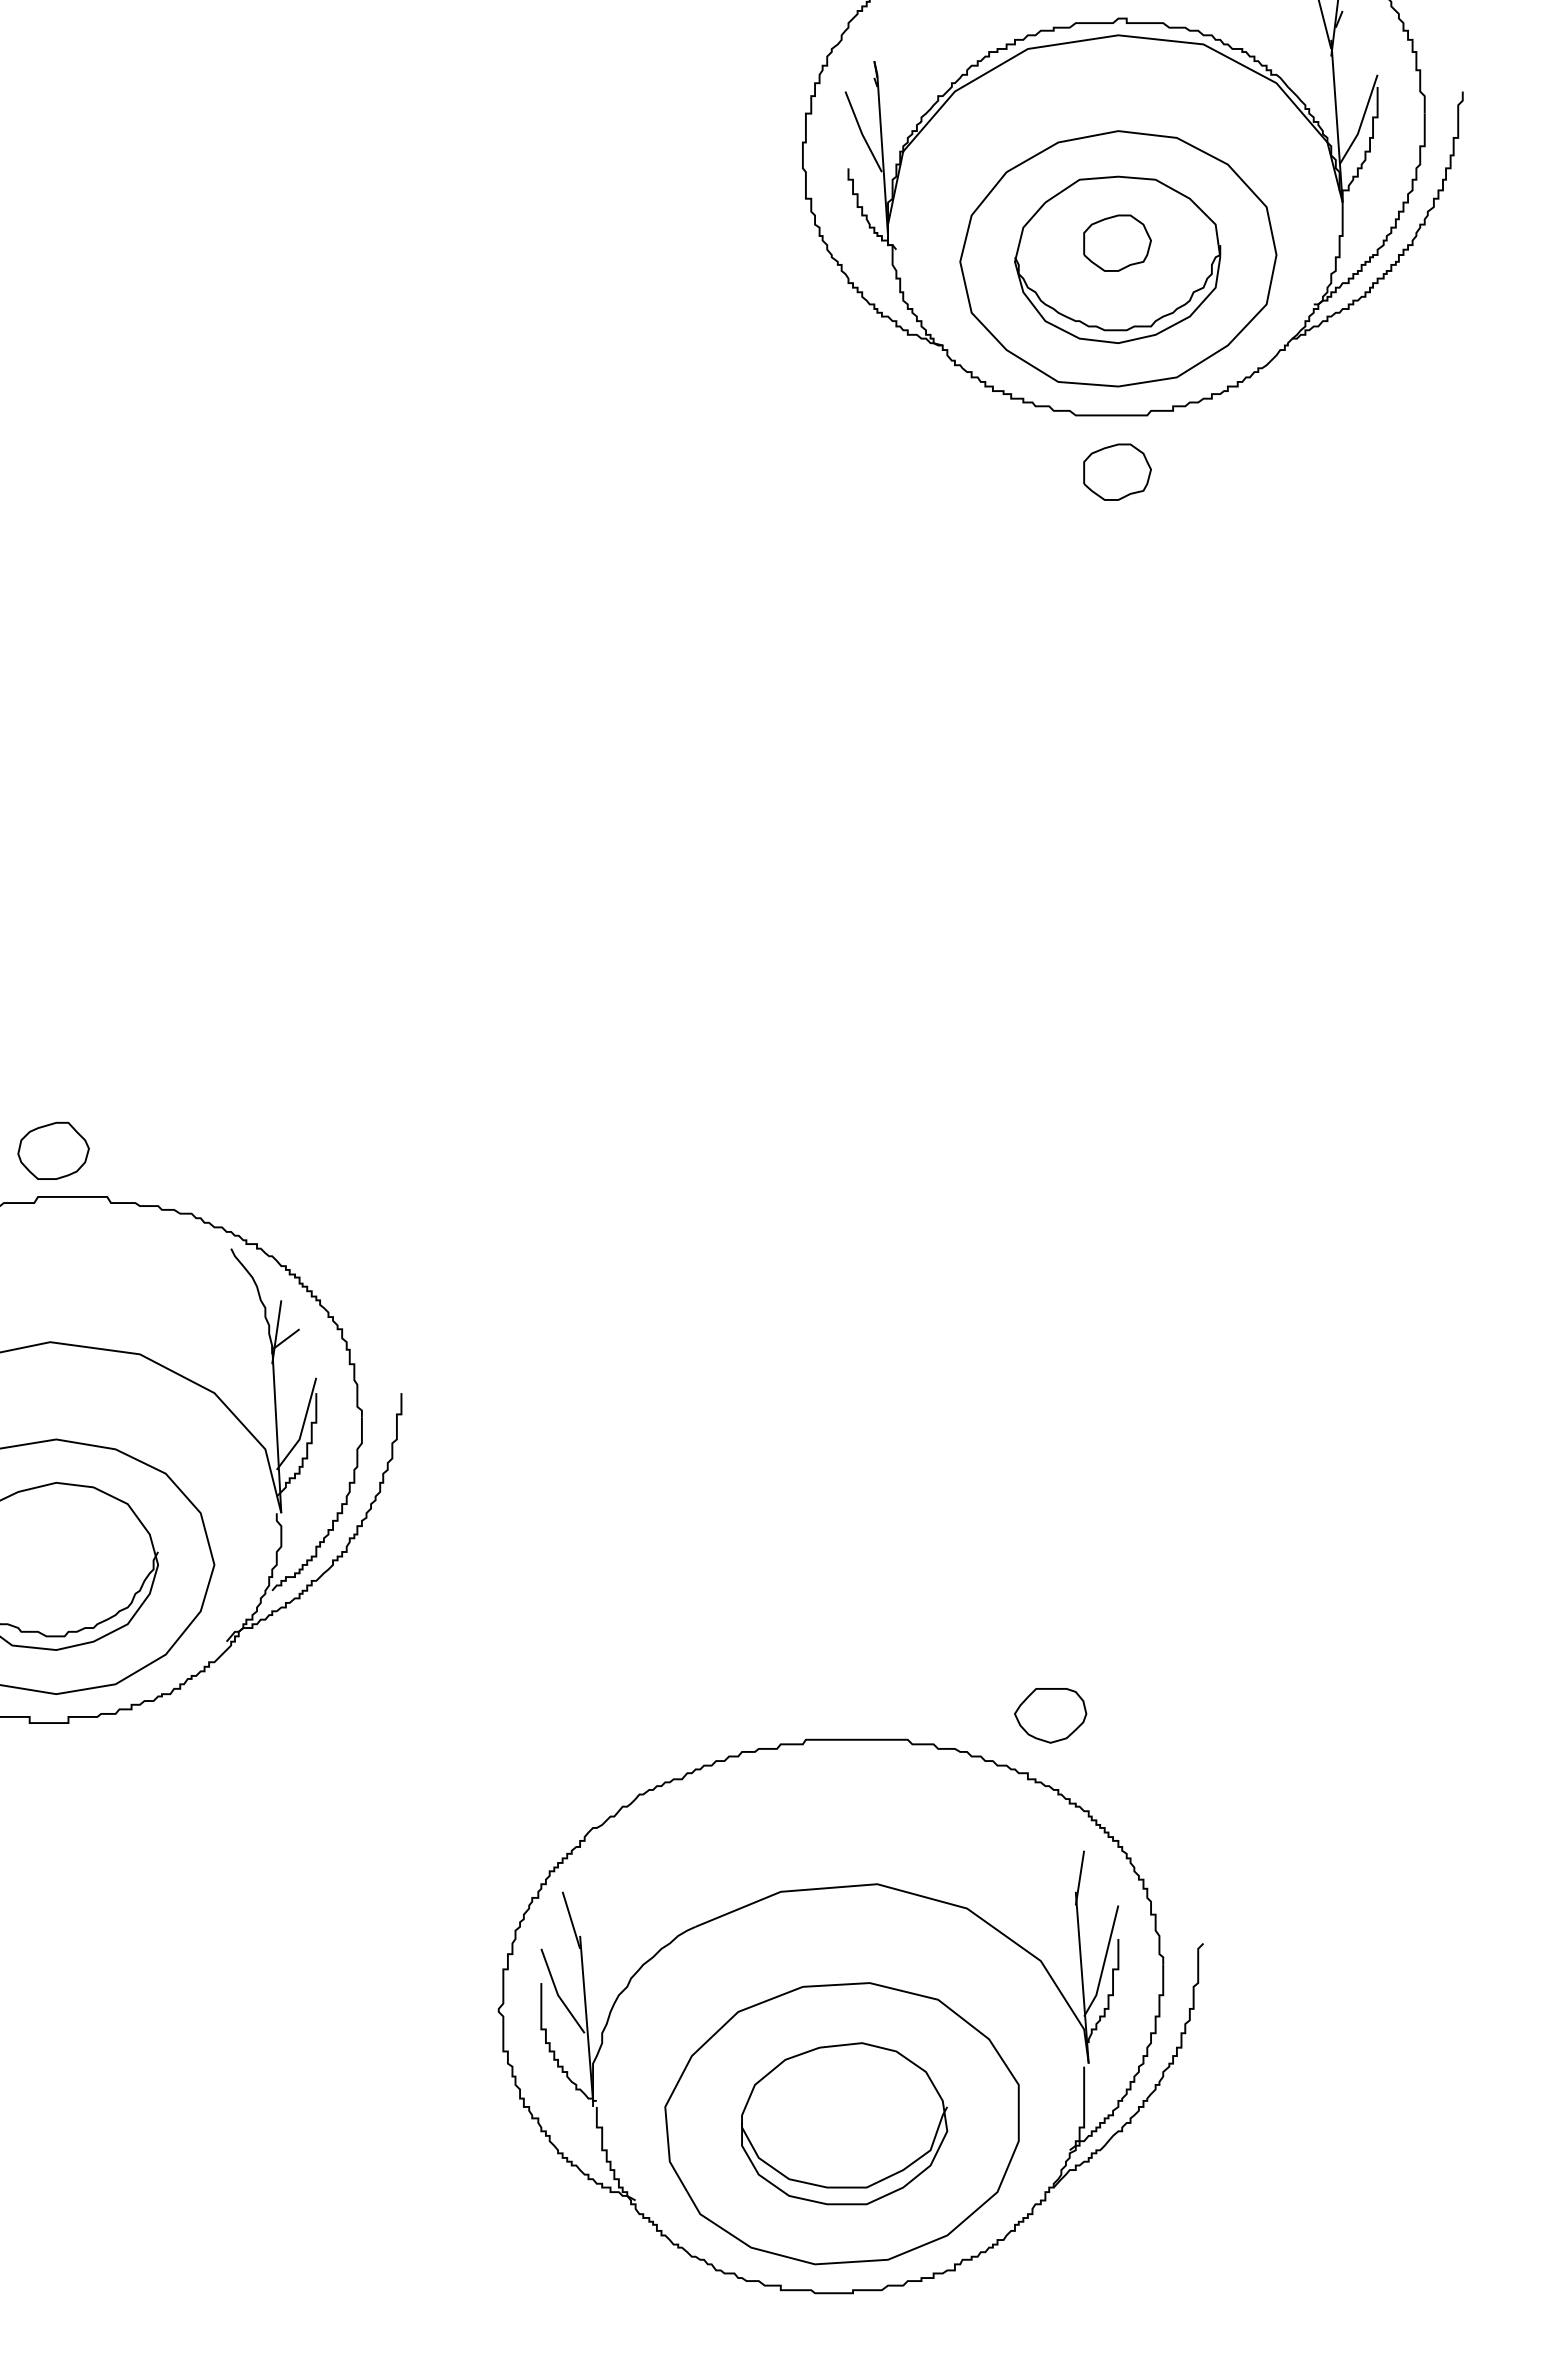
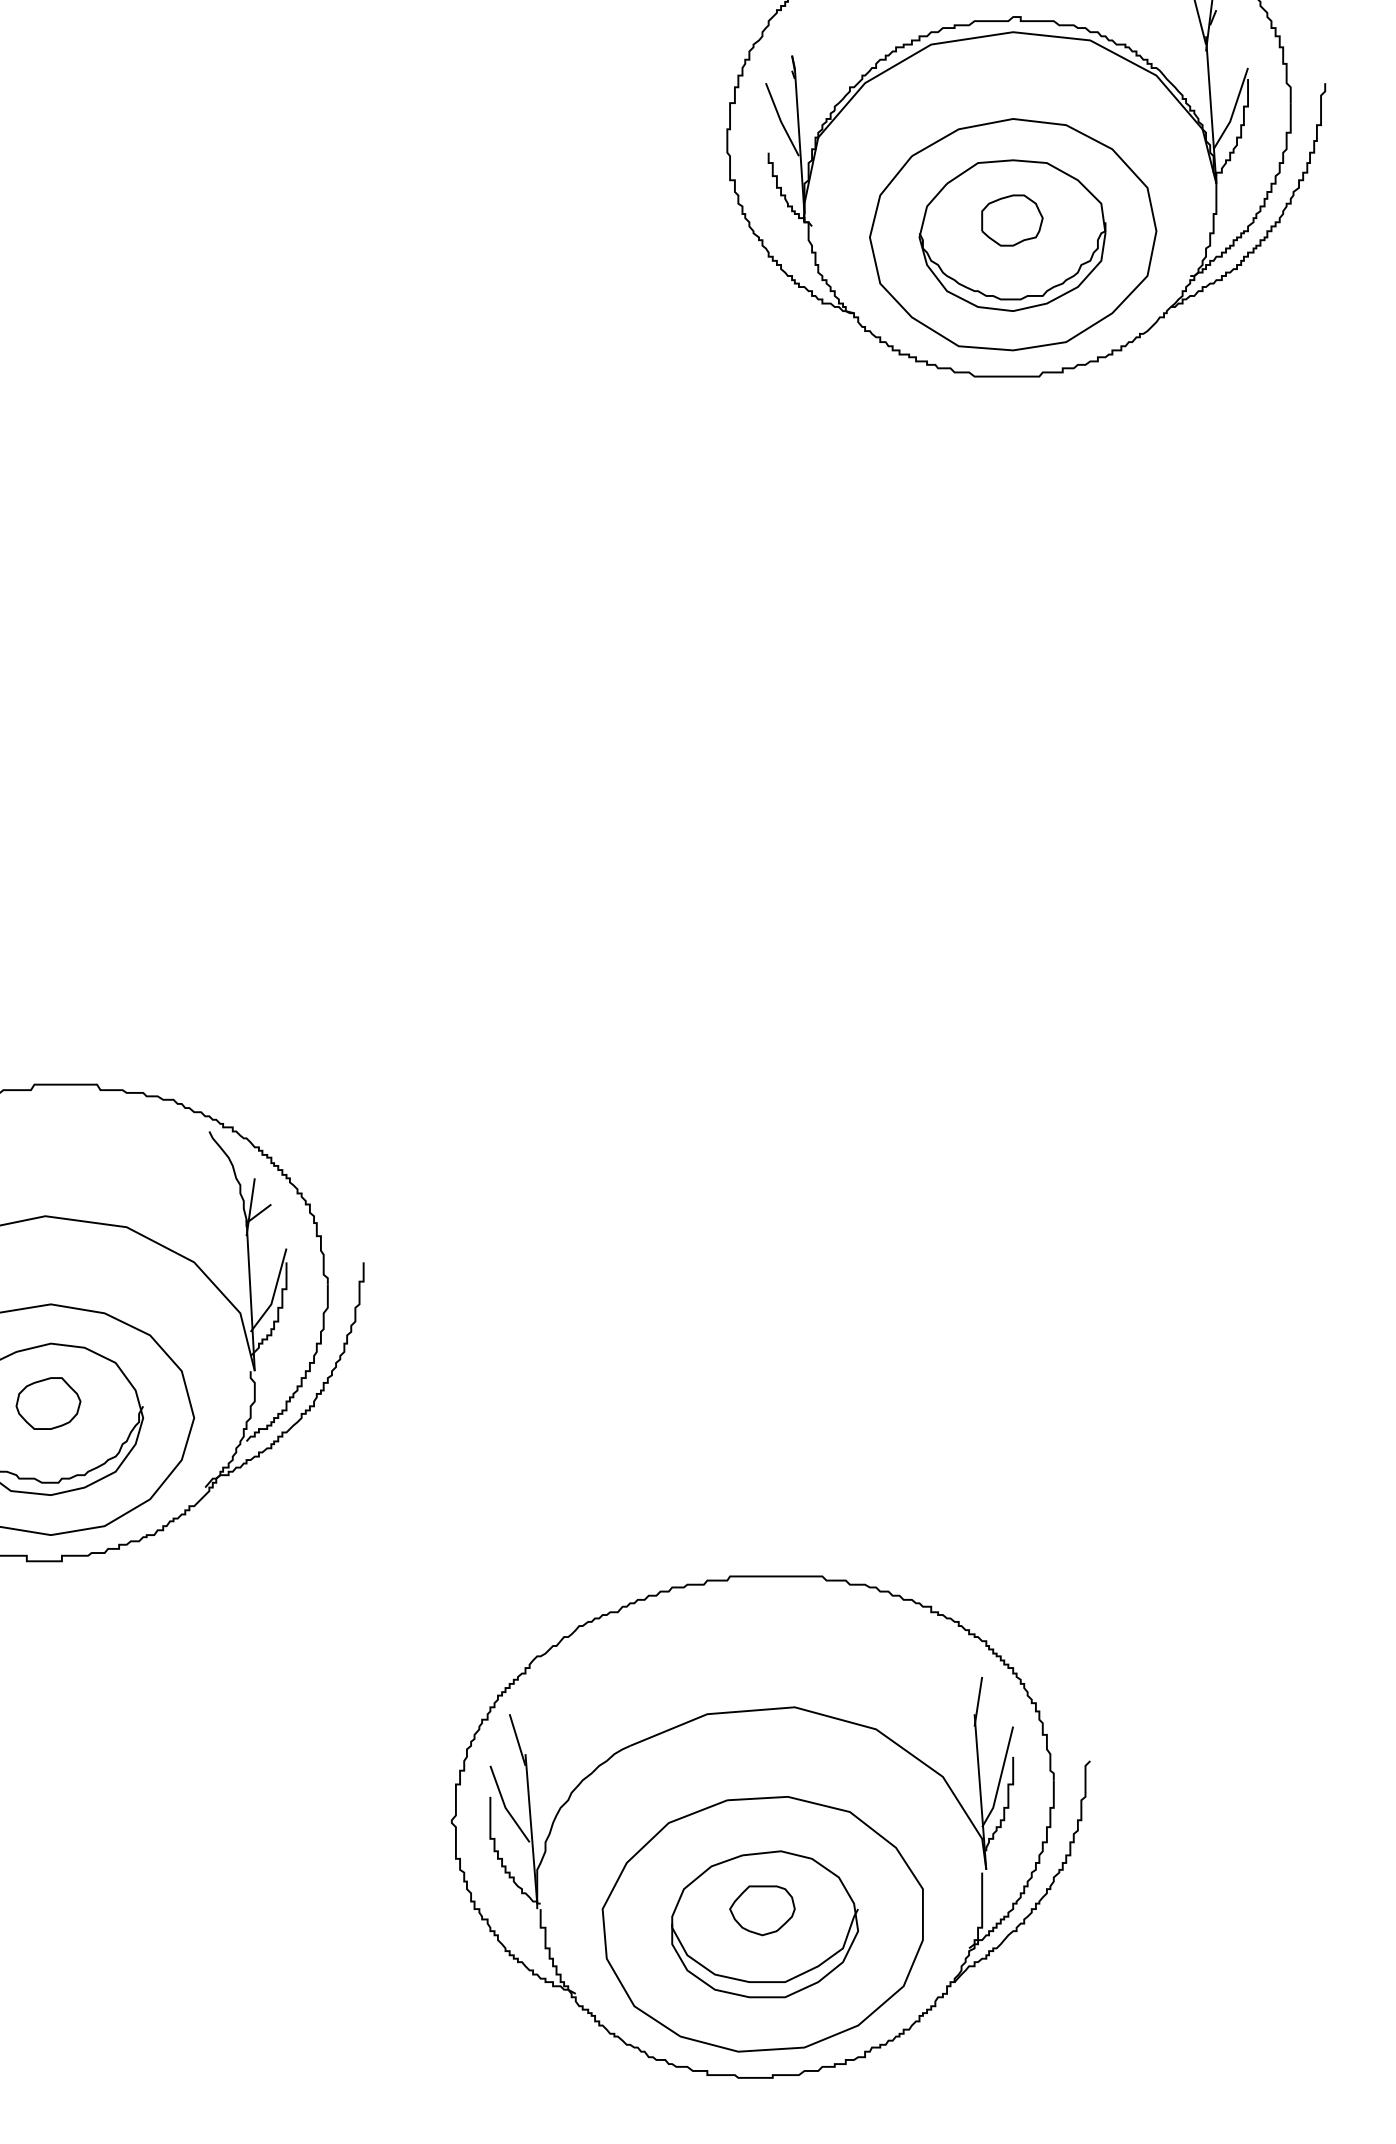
part: (1117, 471) -> (1012, 427), removed
part: (53, 1150) -> (48, 1403), moved
part: (1050, 1715) -> (762, 1910), moved

